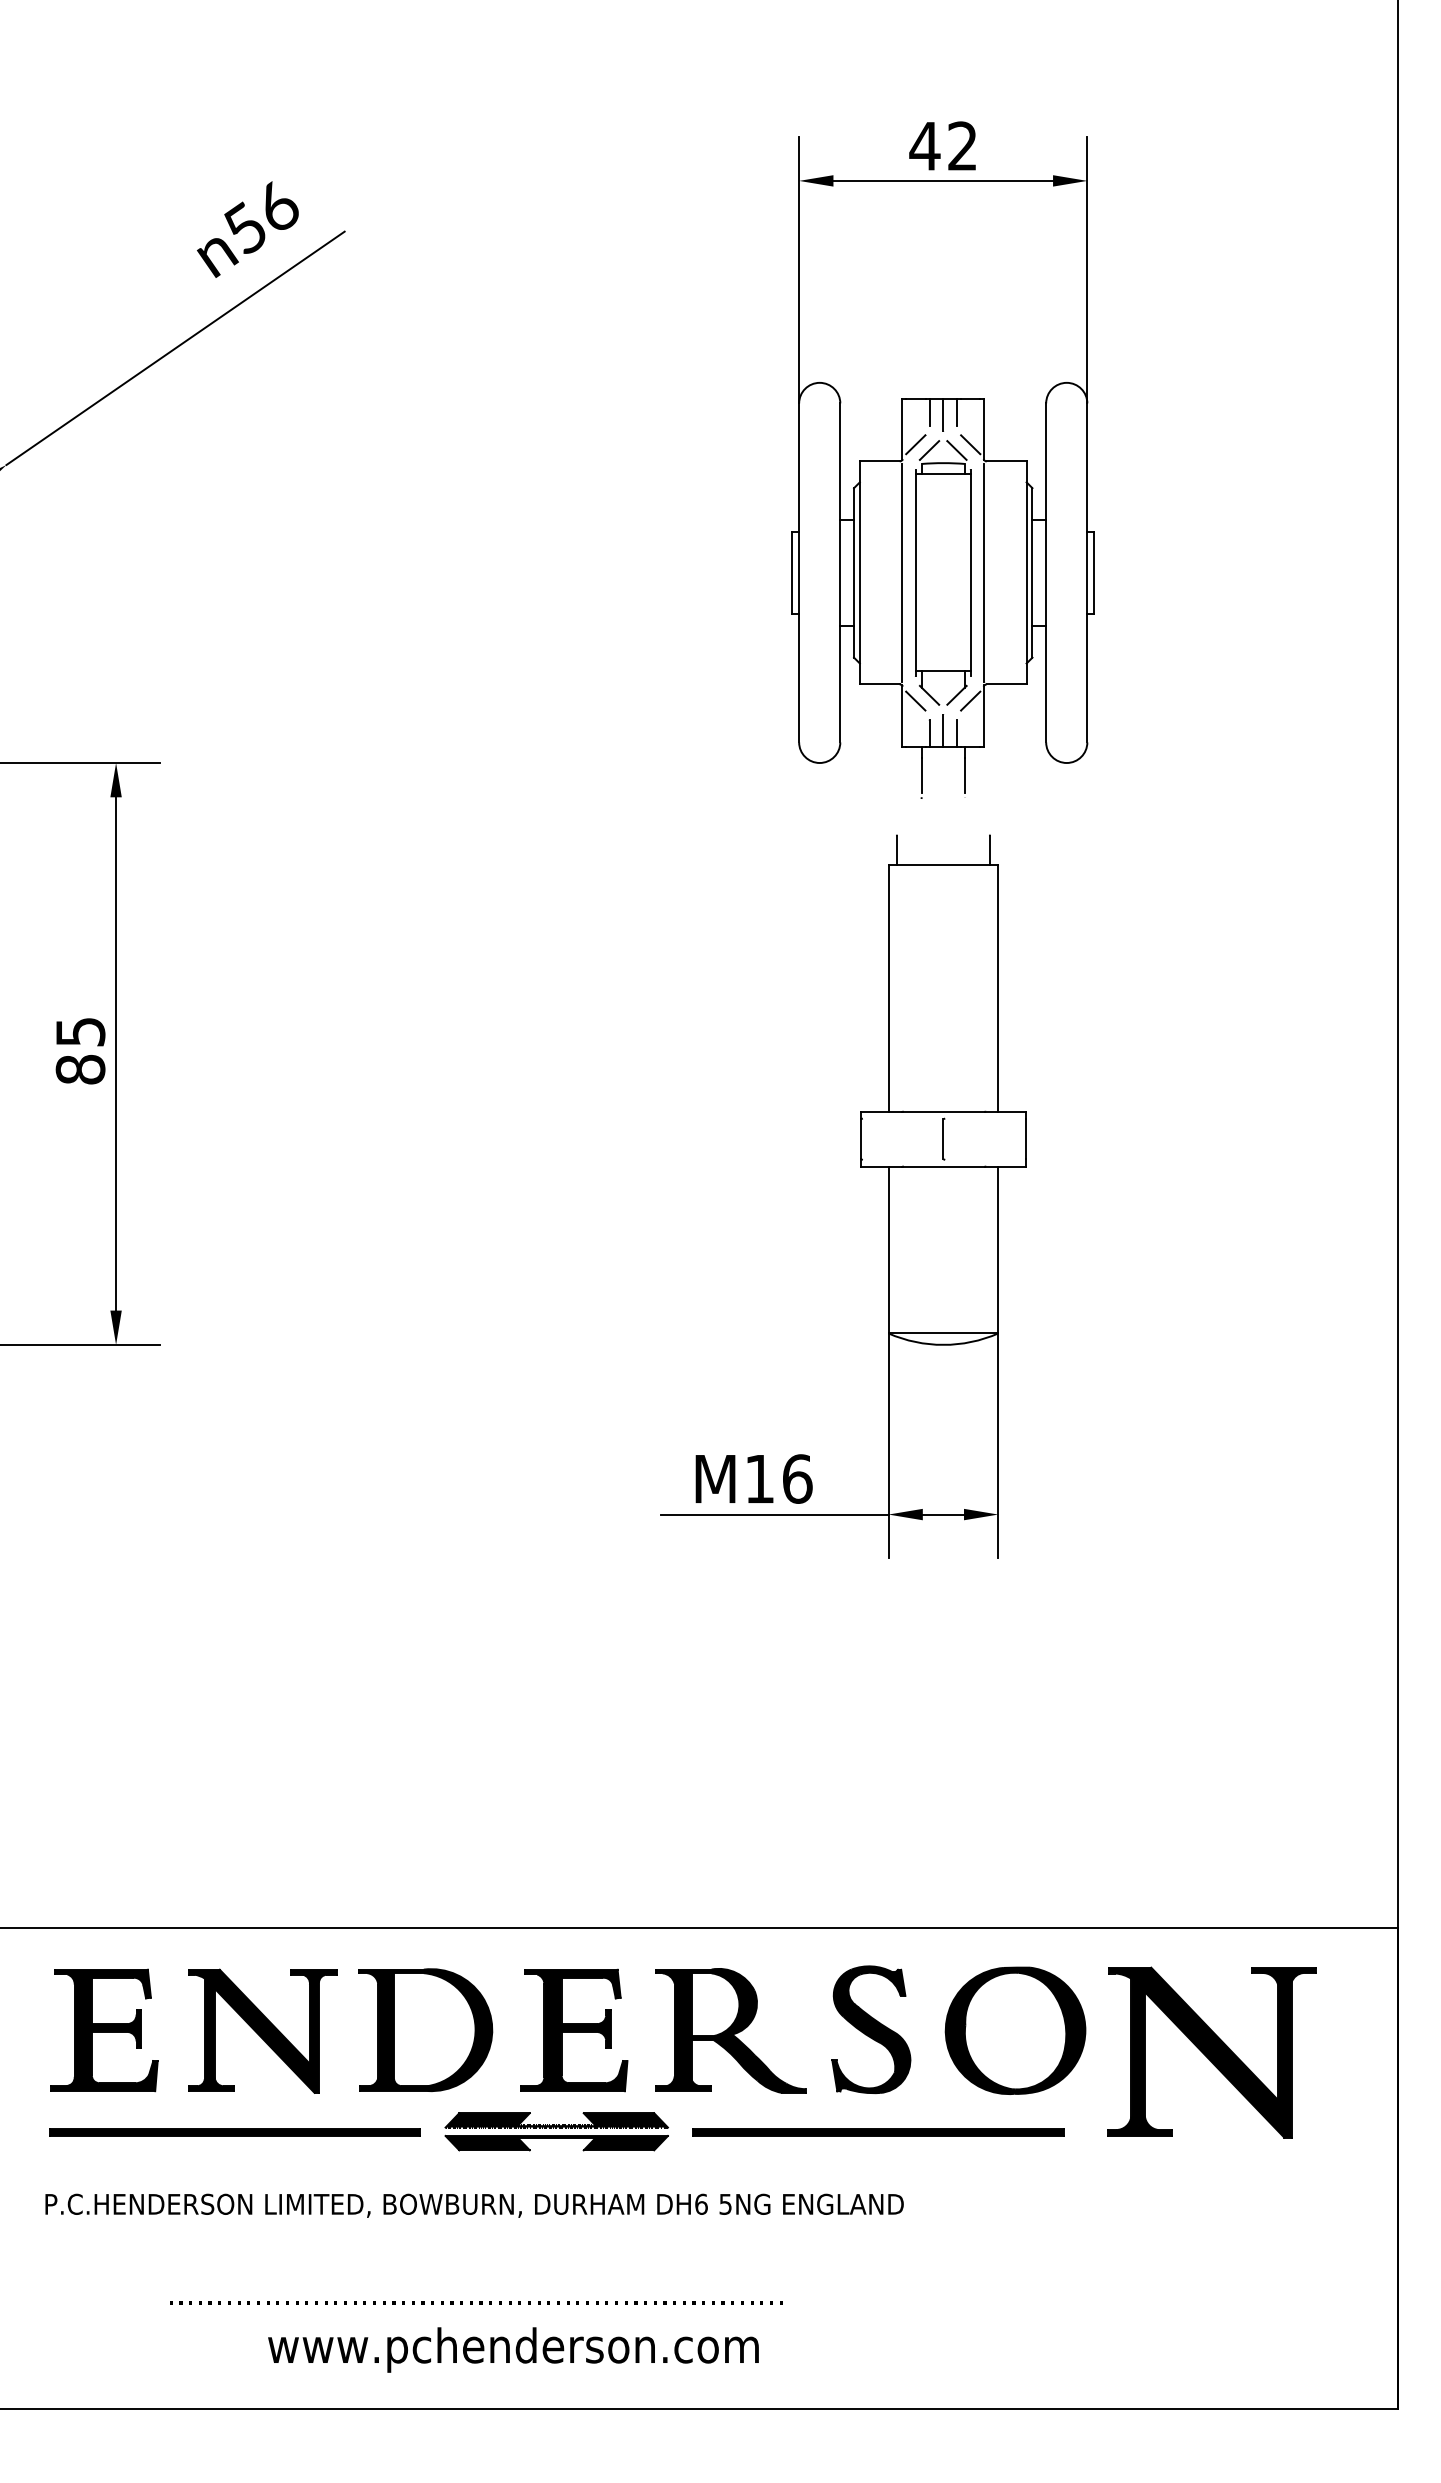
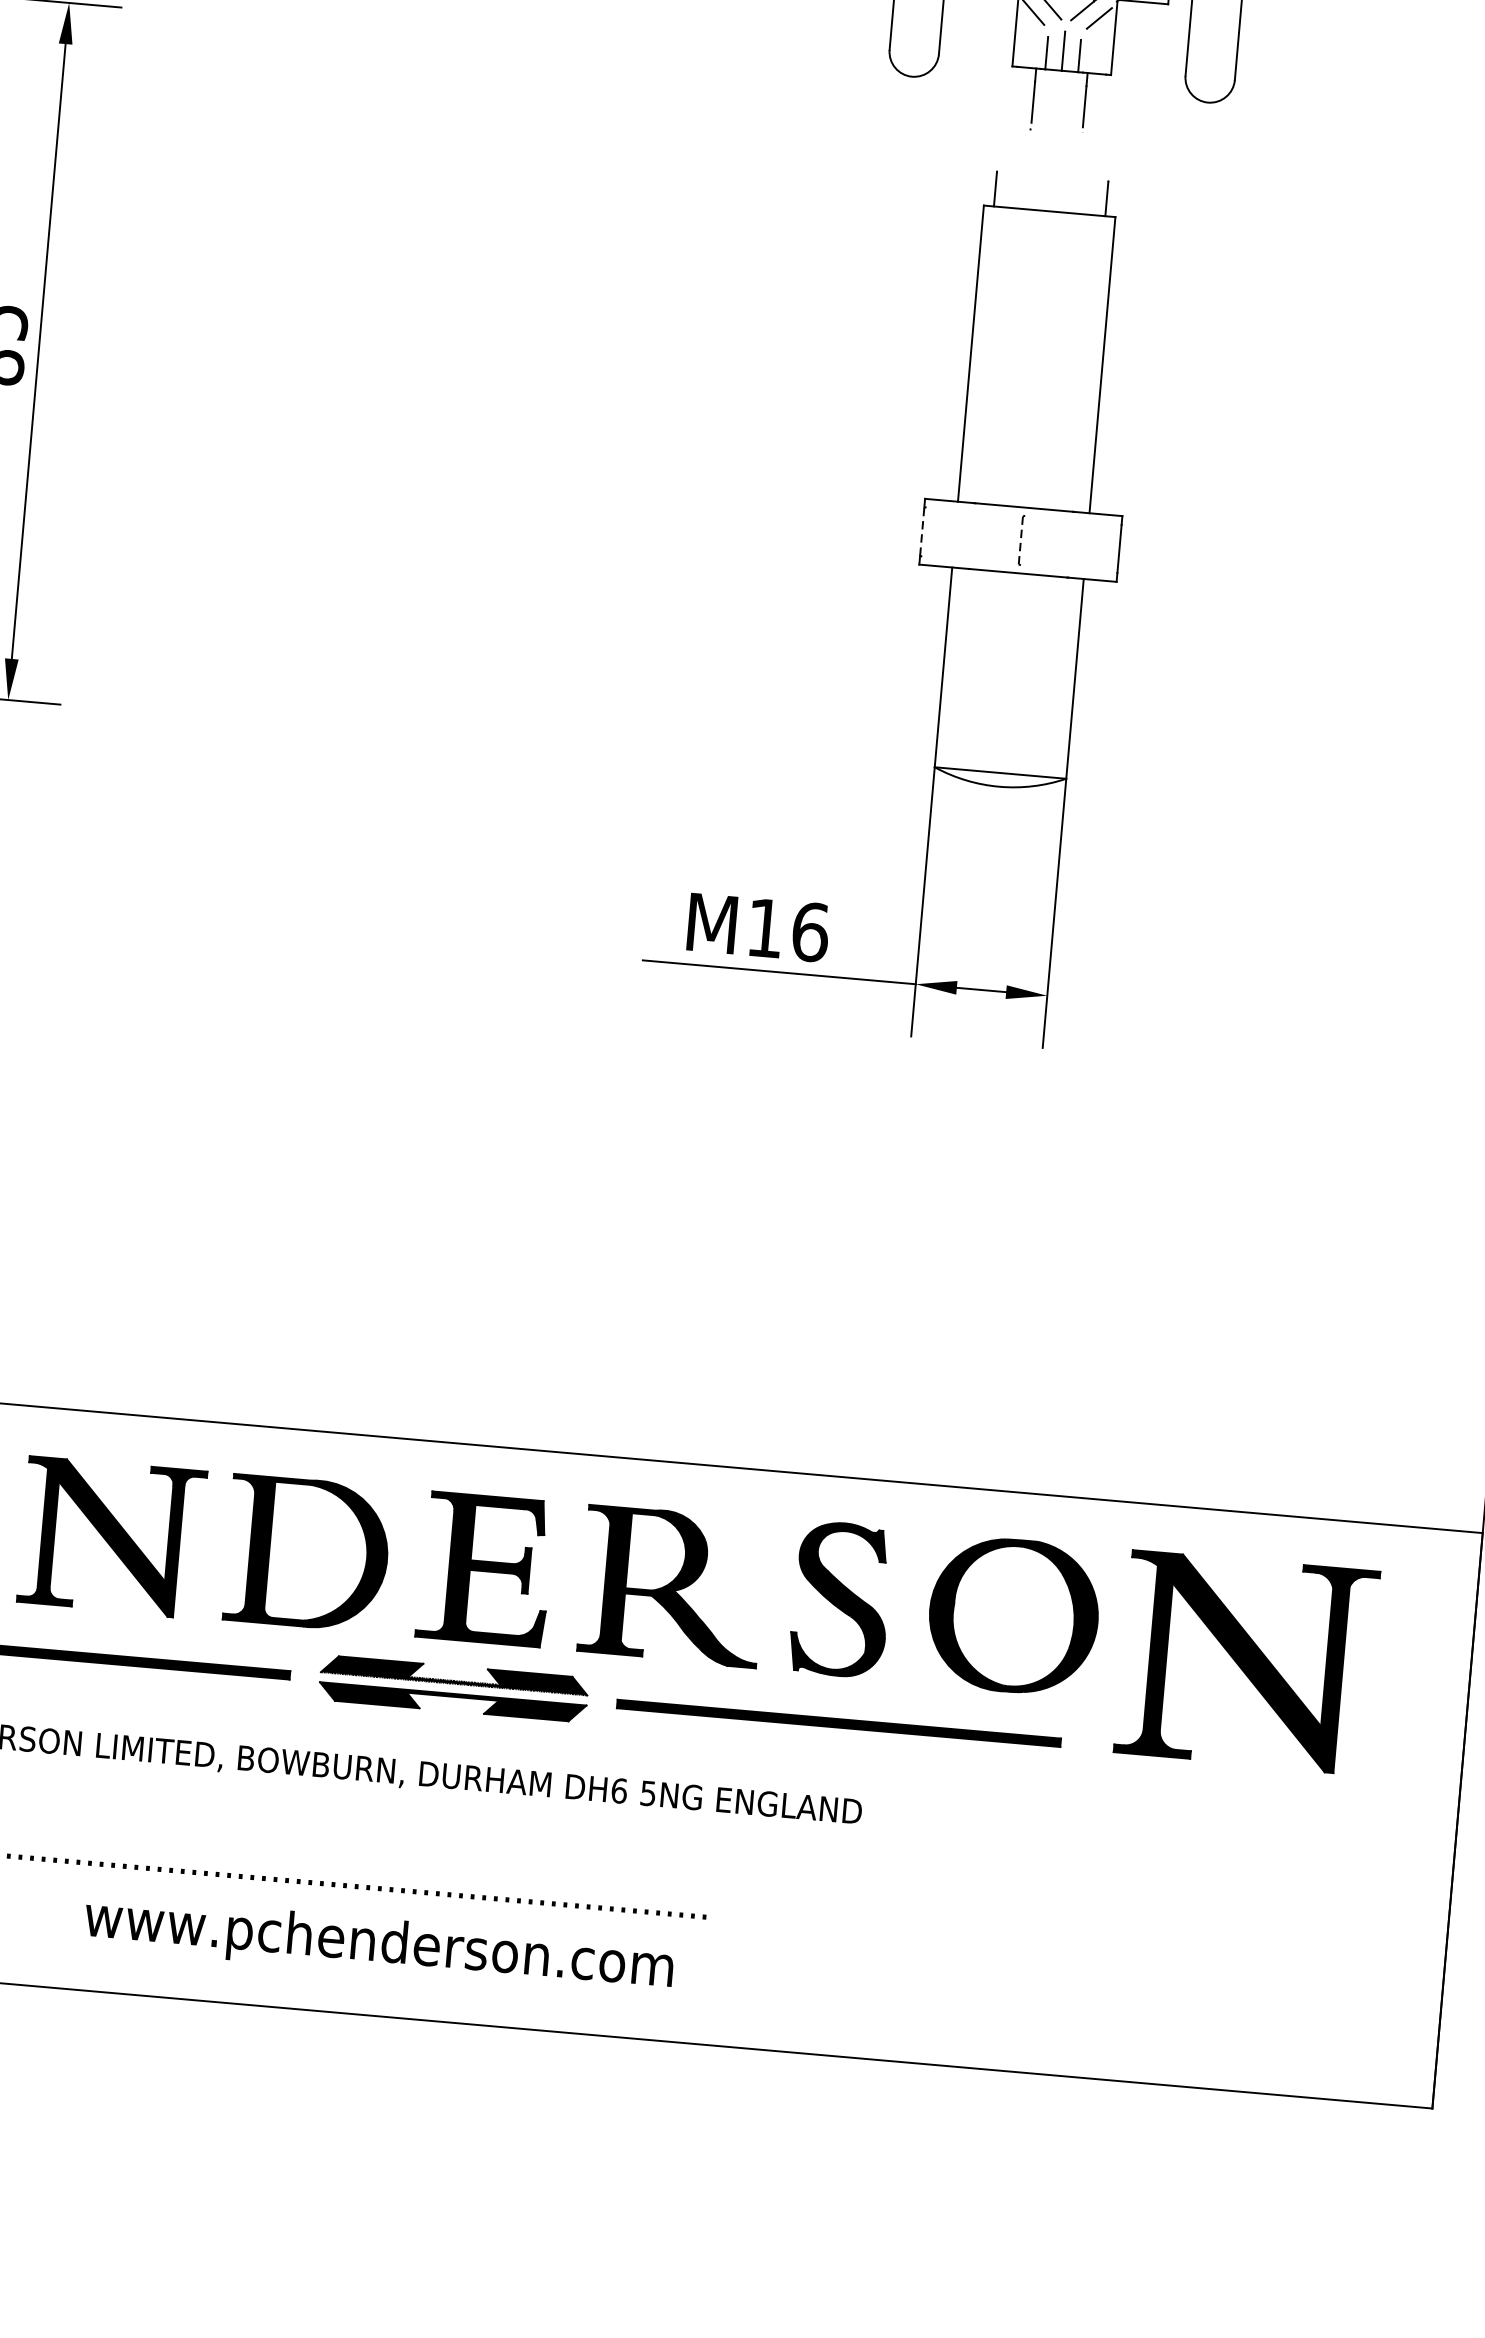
line: (861, 1138) -> (922, 530), solid -> dashed
line: (943, 1138) -> (1021, 539), solid -> dashed

